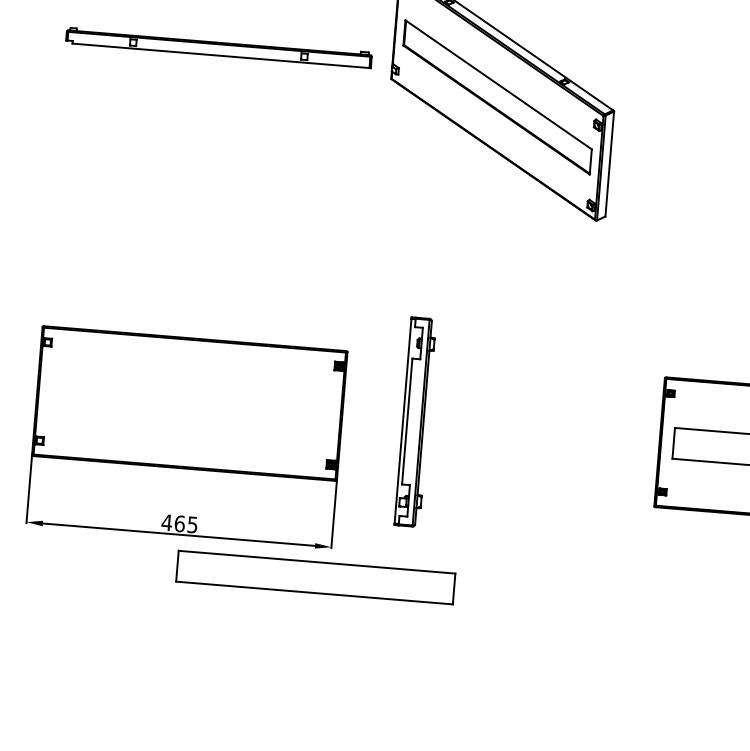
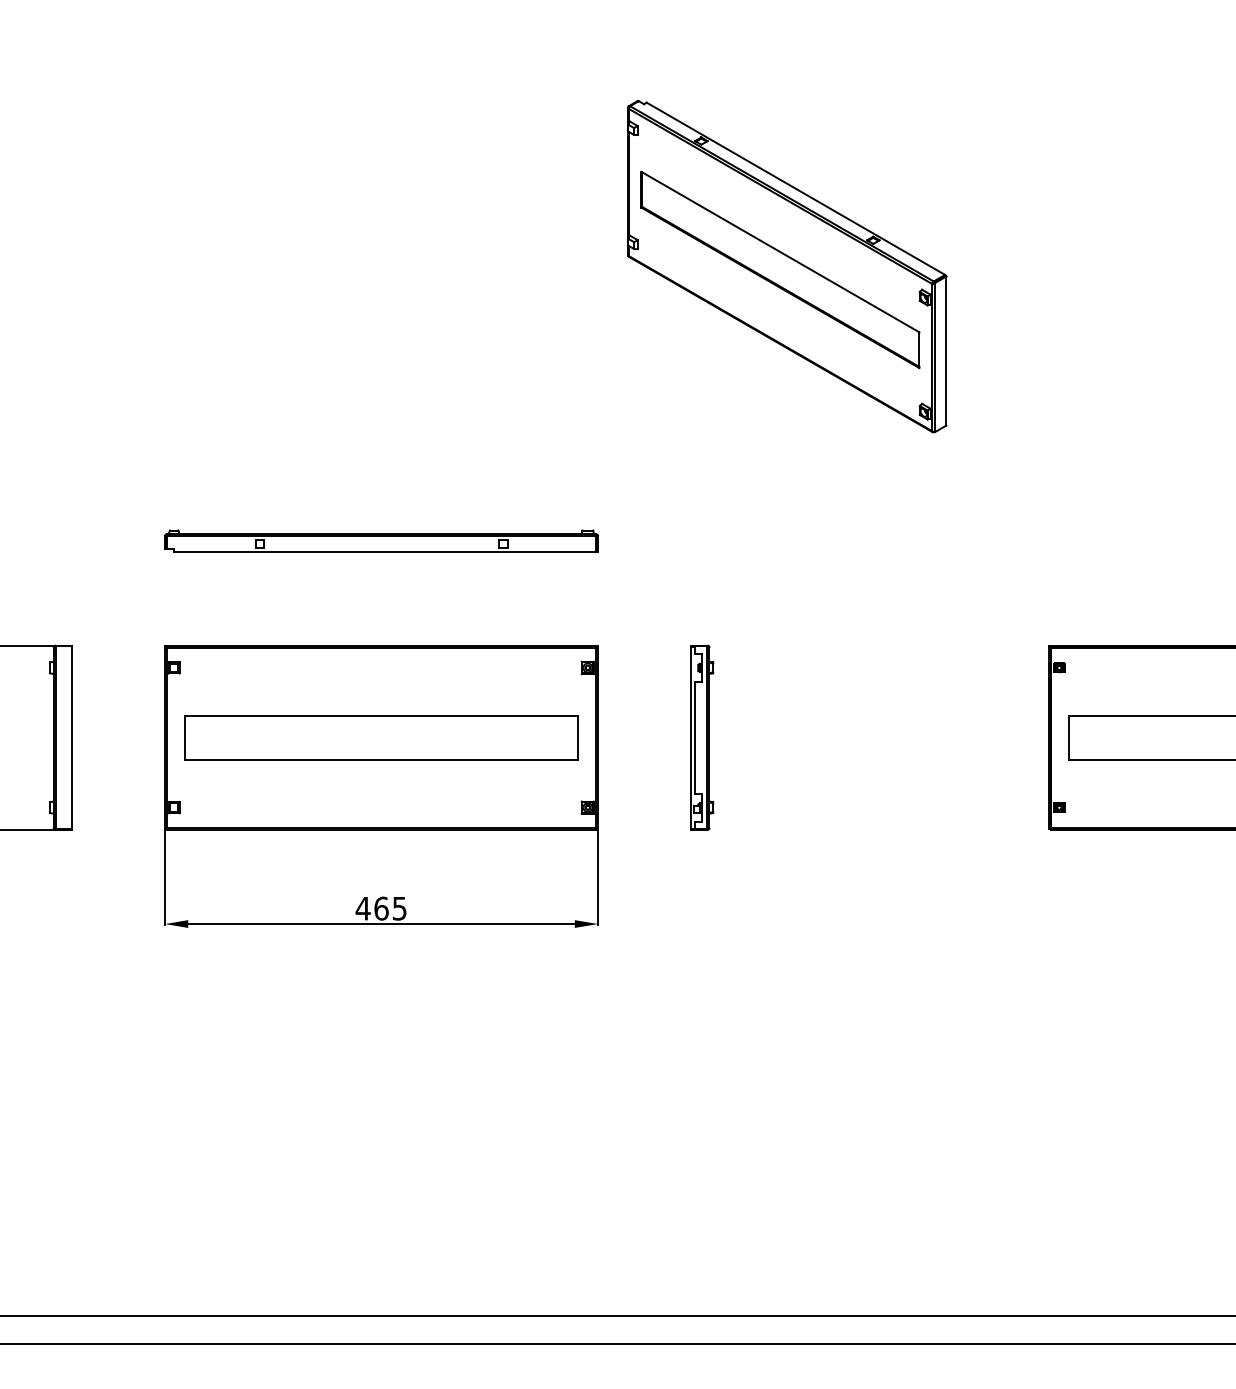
part: (219, 47) -> (381, 540), moved
part: (415, 421) -> (702, 737), size x0.62
part: (315, 577) -> (381, 737), moved

